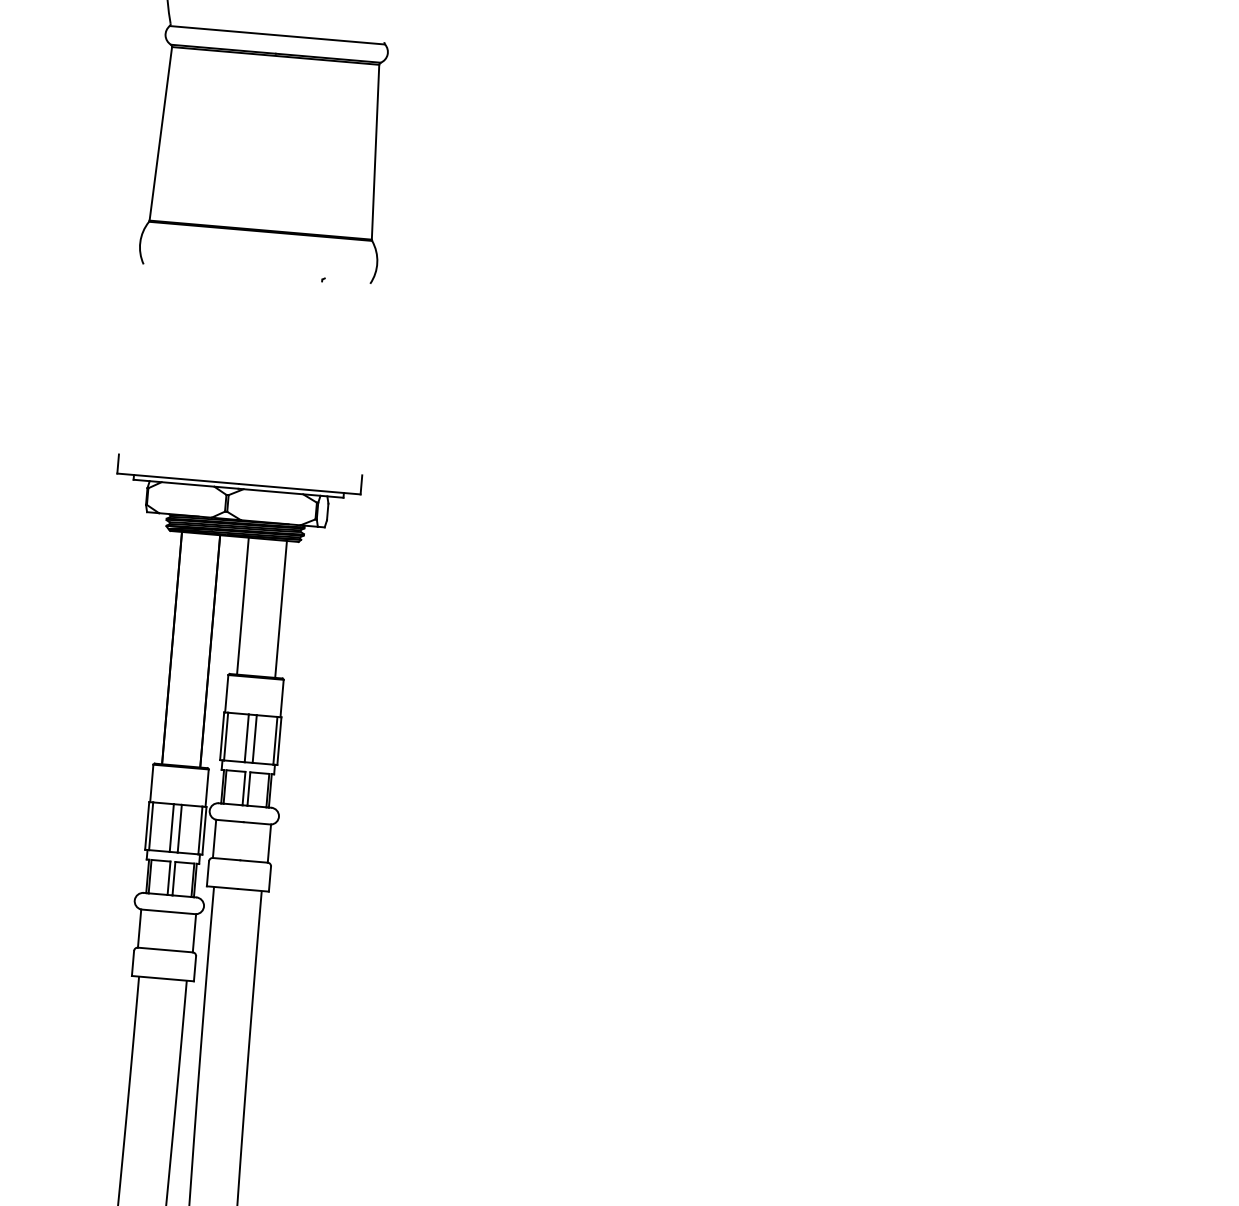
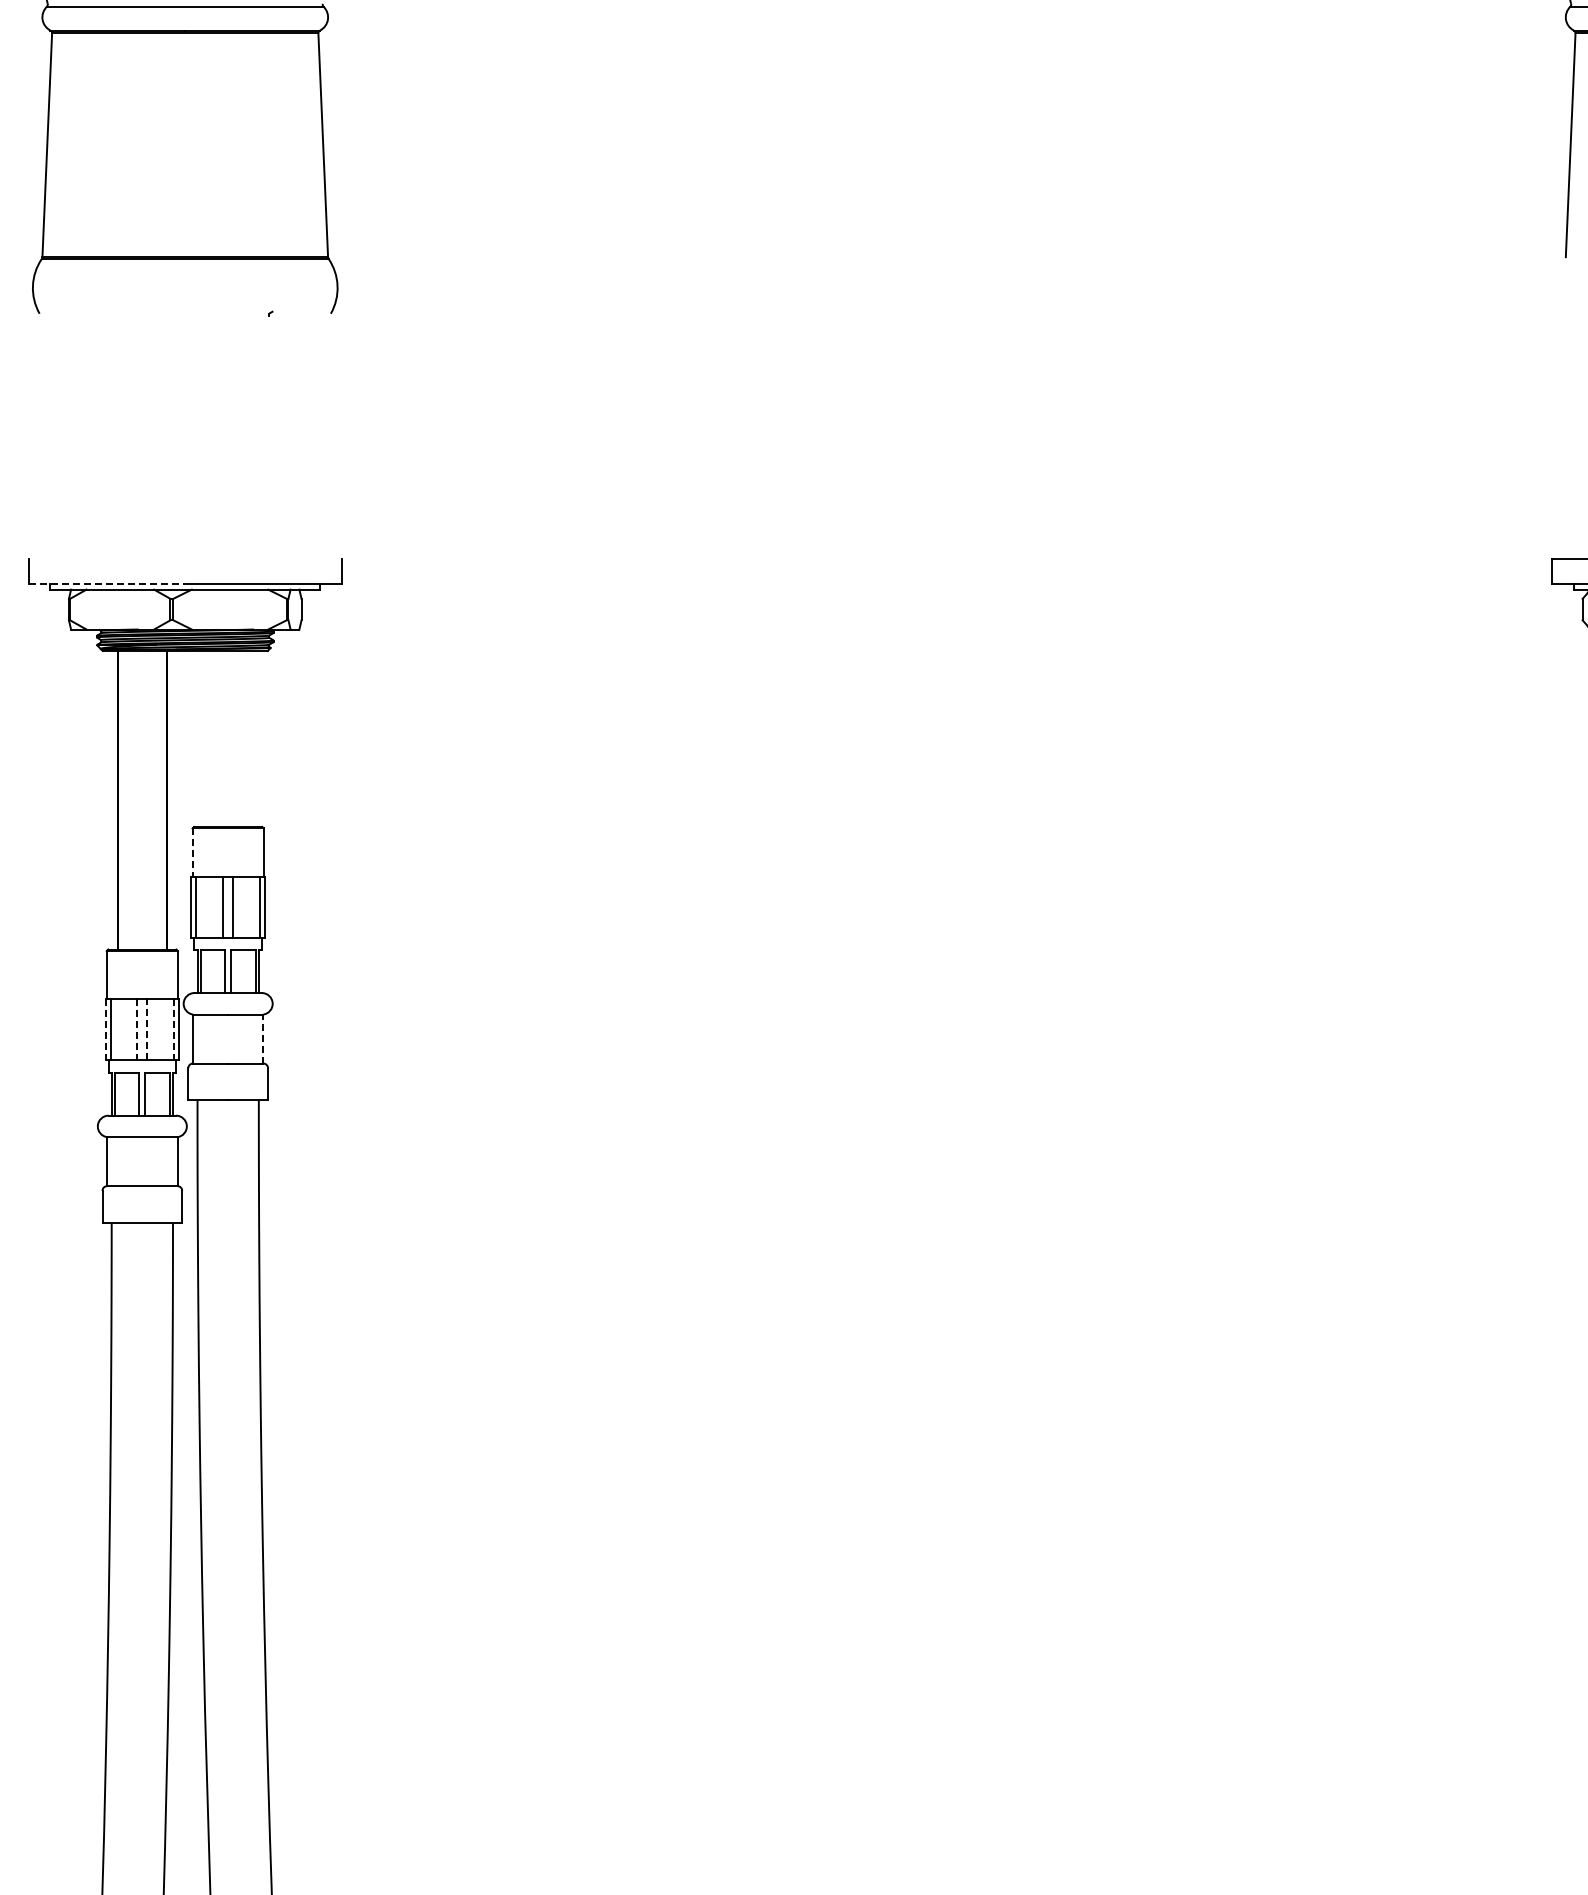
line: (178, 478) -> (107, 583), solid -> dashed
line: (242, 605) -> (203, 738), removed
line: (280, 609) -> (252, 738), removed
line: (226, 693) -> (192, 852), solid -> dashed
line: (147, 825) -> (105, 1029), solid -> dashed
line: (172, 827) -> (137, 1029), solid -> dashed
line: (179, 828) -> (147, 1029), solid -> dashed
line: (200, 830) -> (173, 1029), solid -> dashed
line: (269, 843) -> (263, 1039), solid -> dashed

